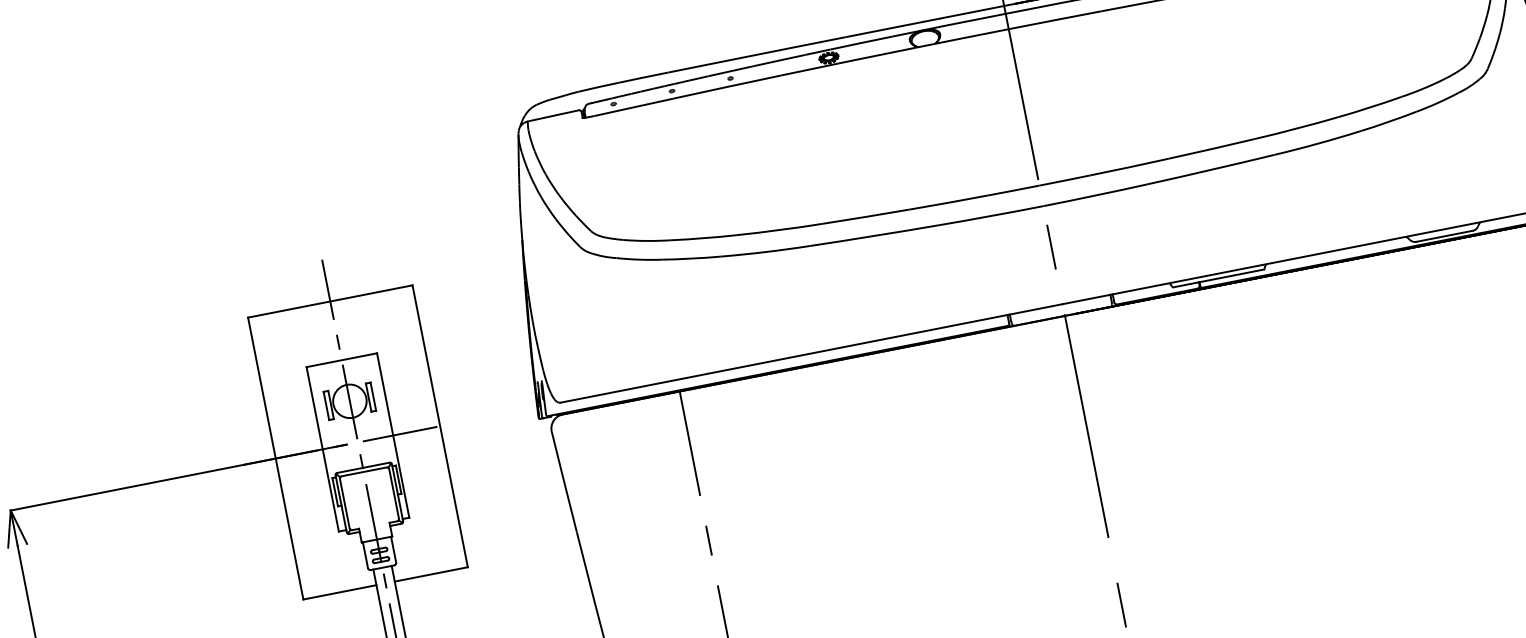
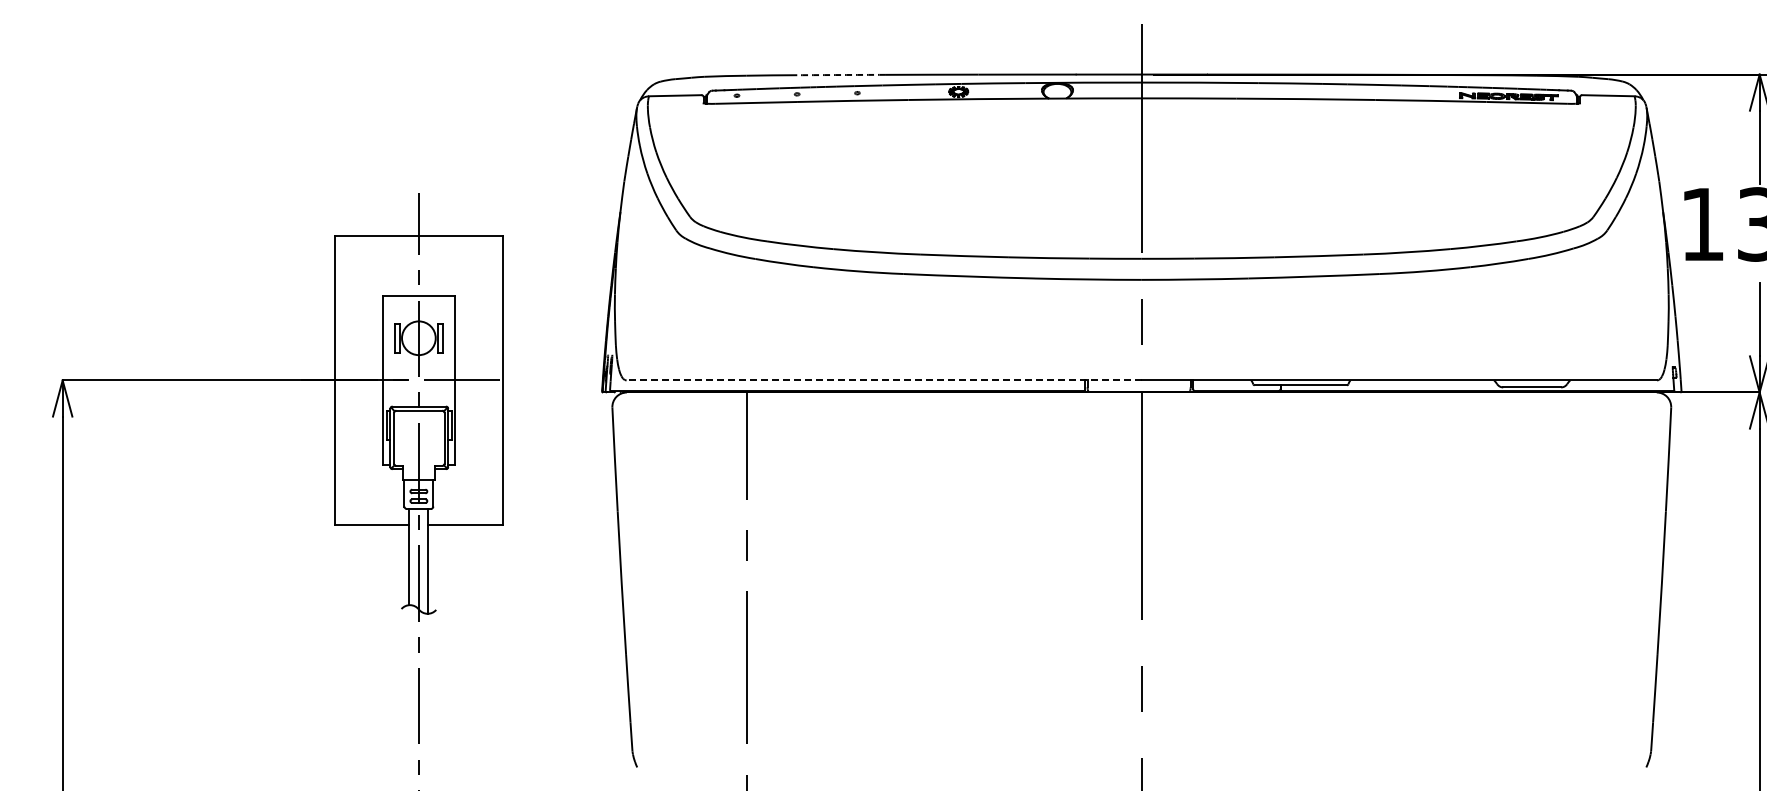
arc: (711, 64) -> (841, 75), solid -> dashed
line: (811, 353) -> (884, 380), solid -> dashed

